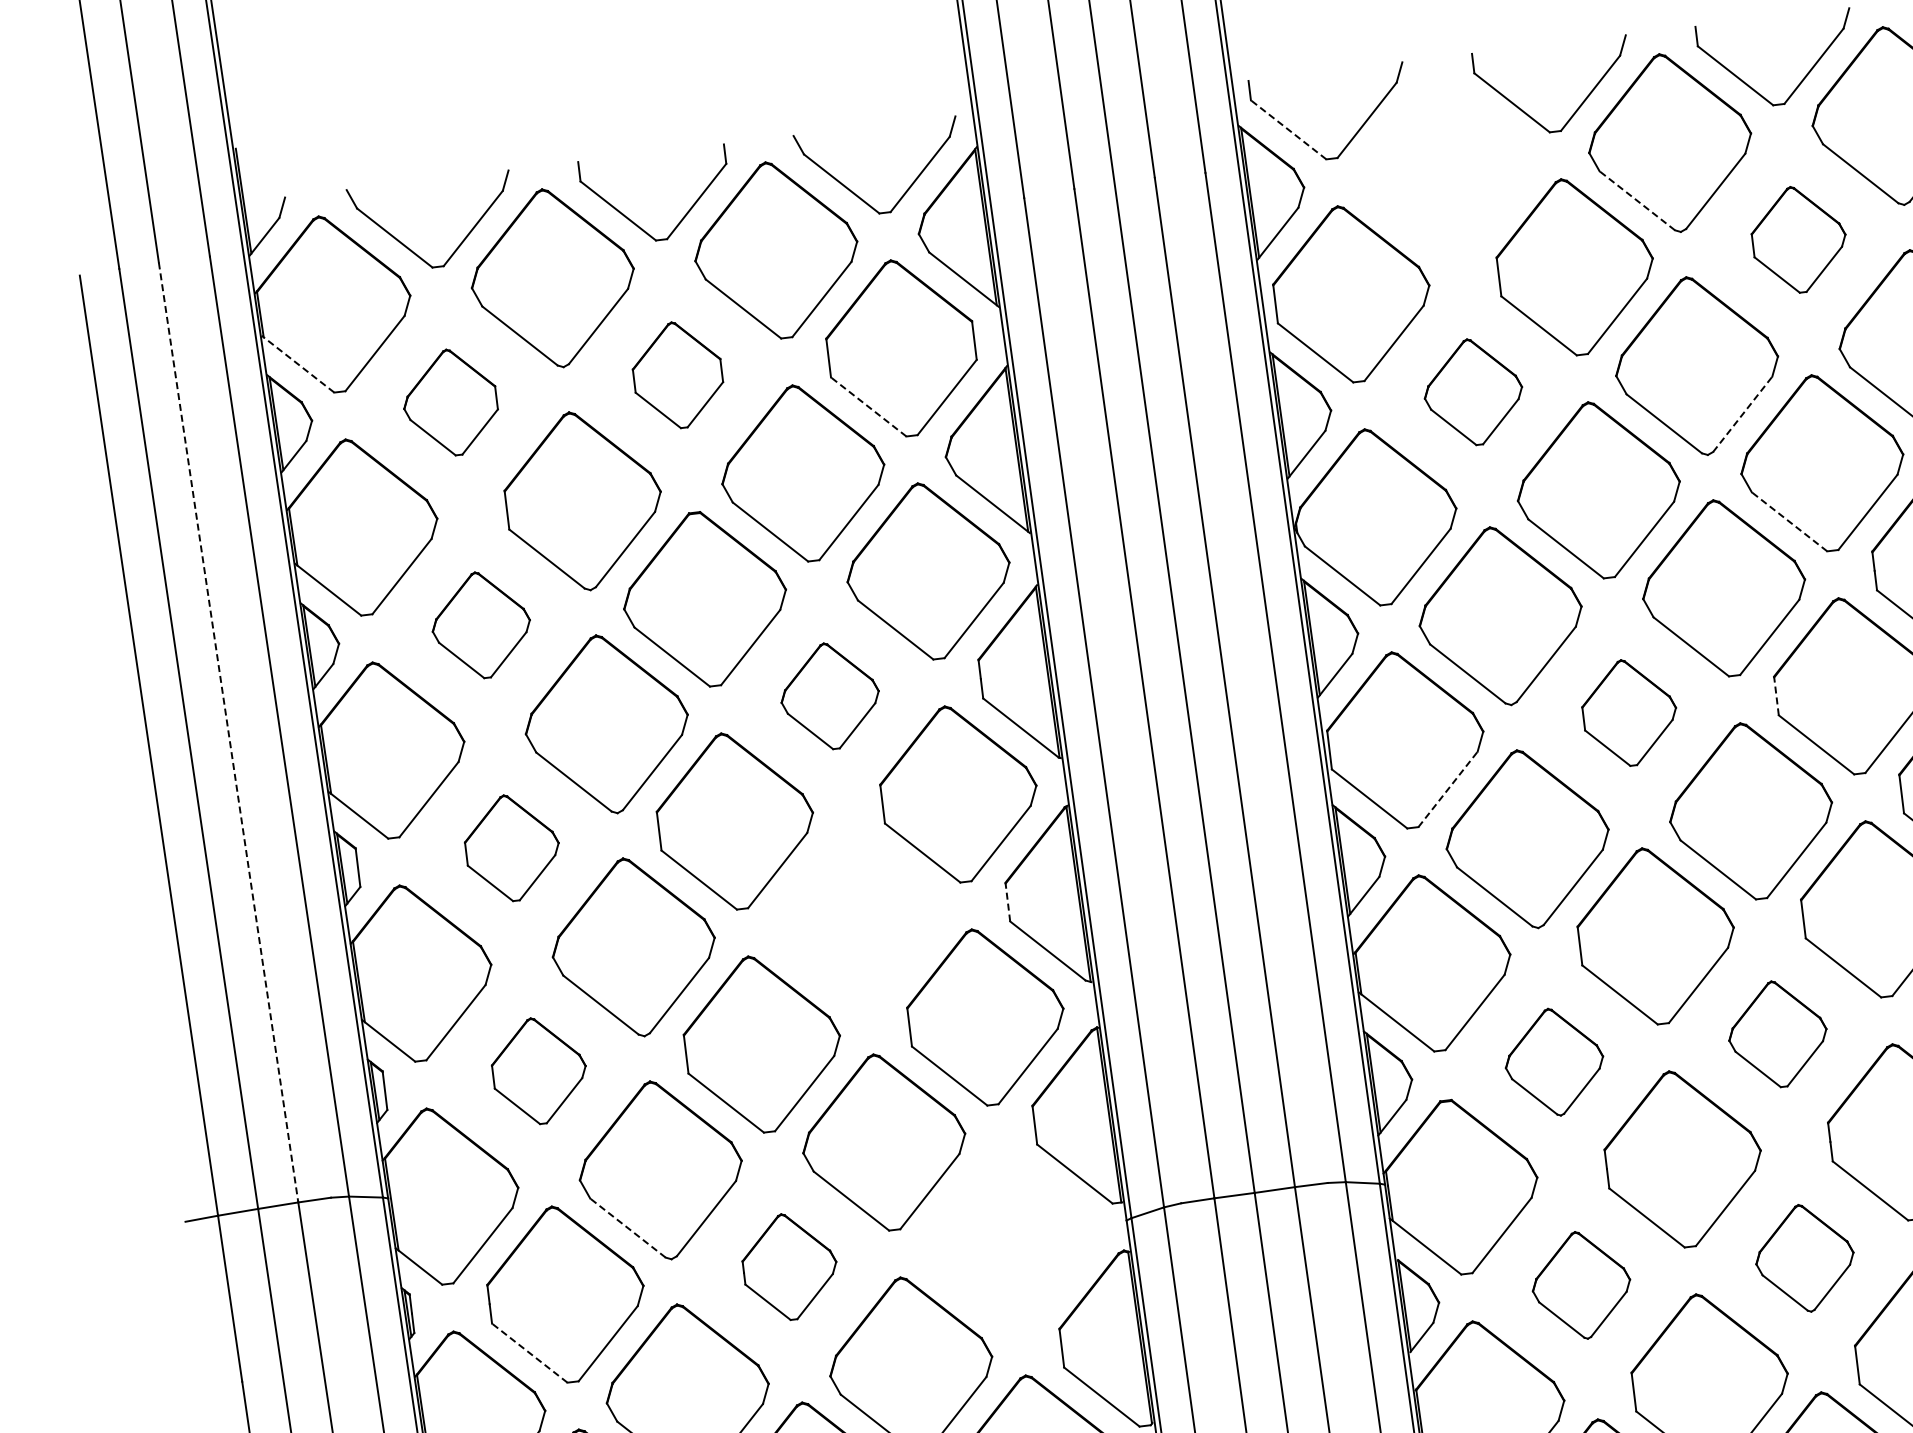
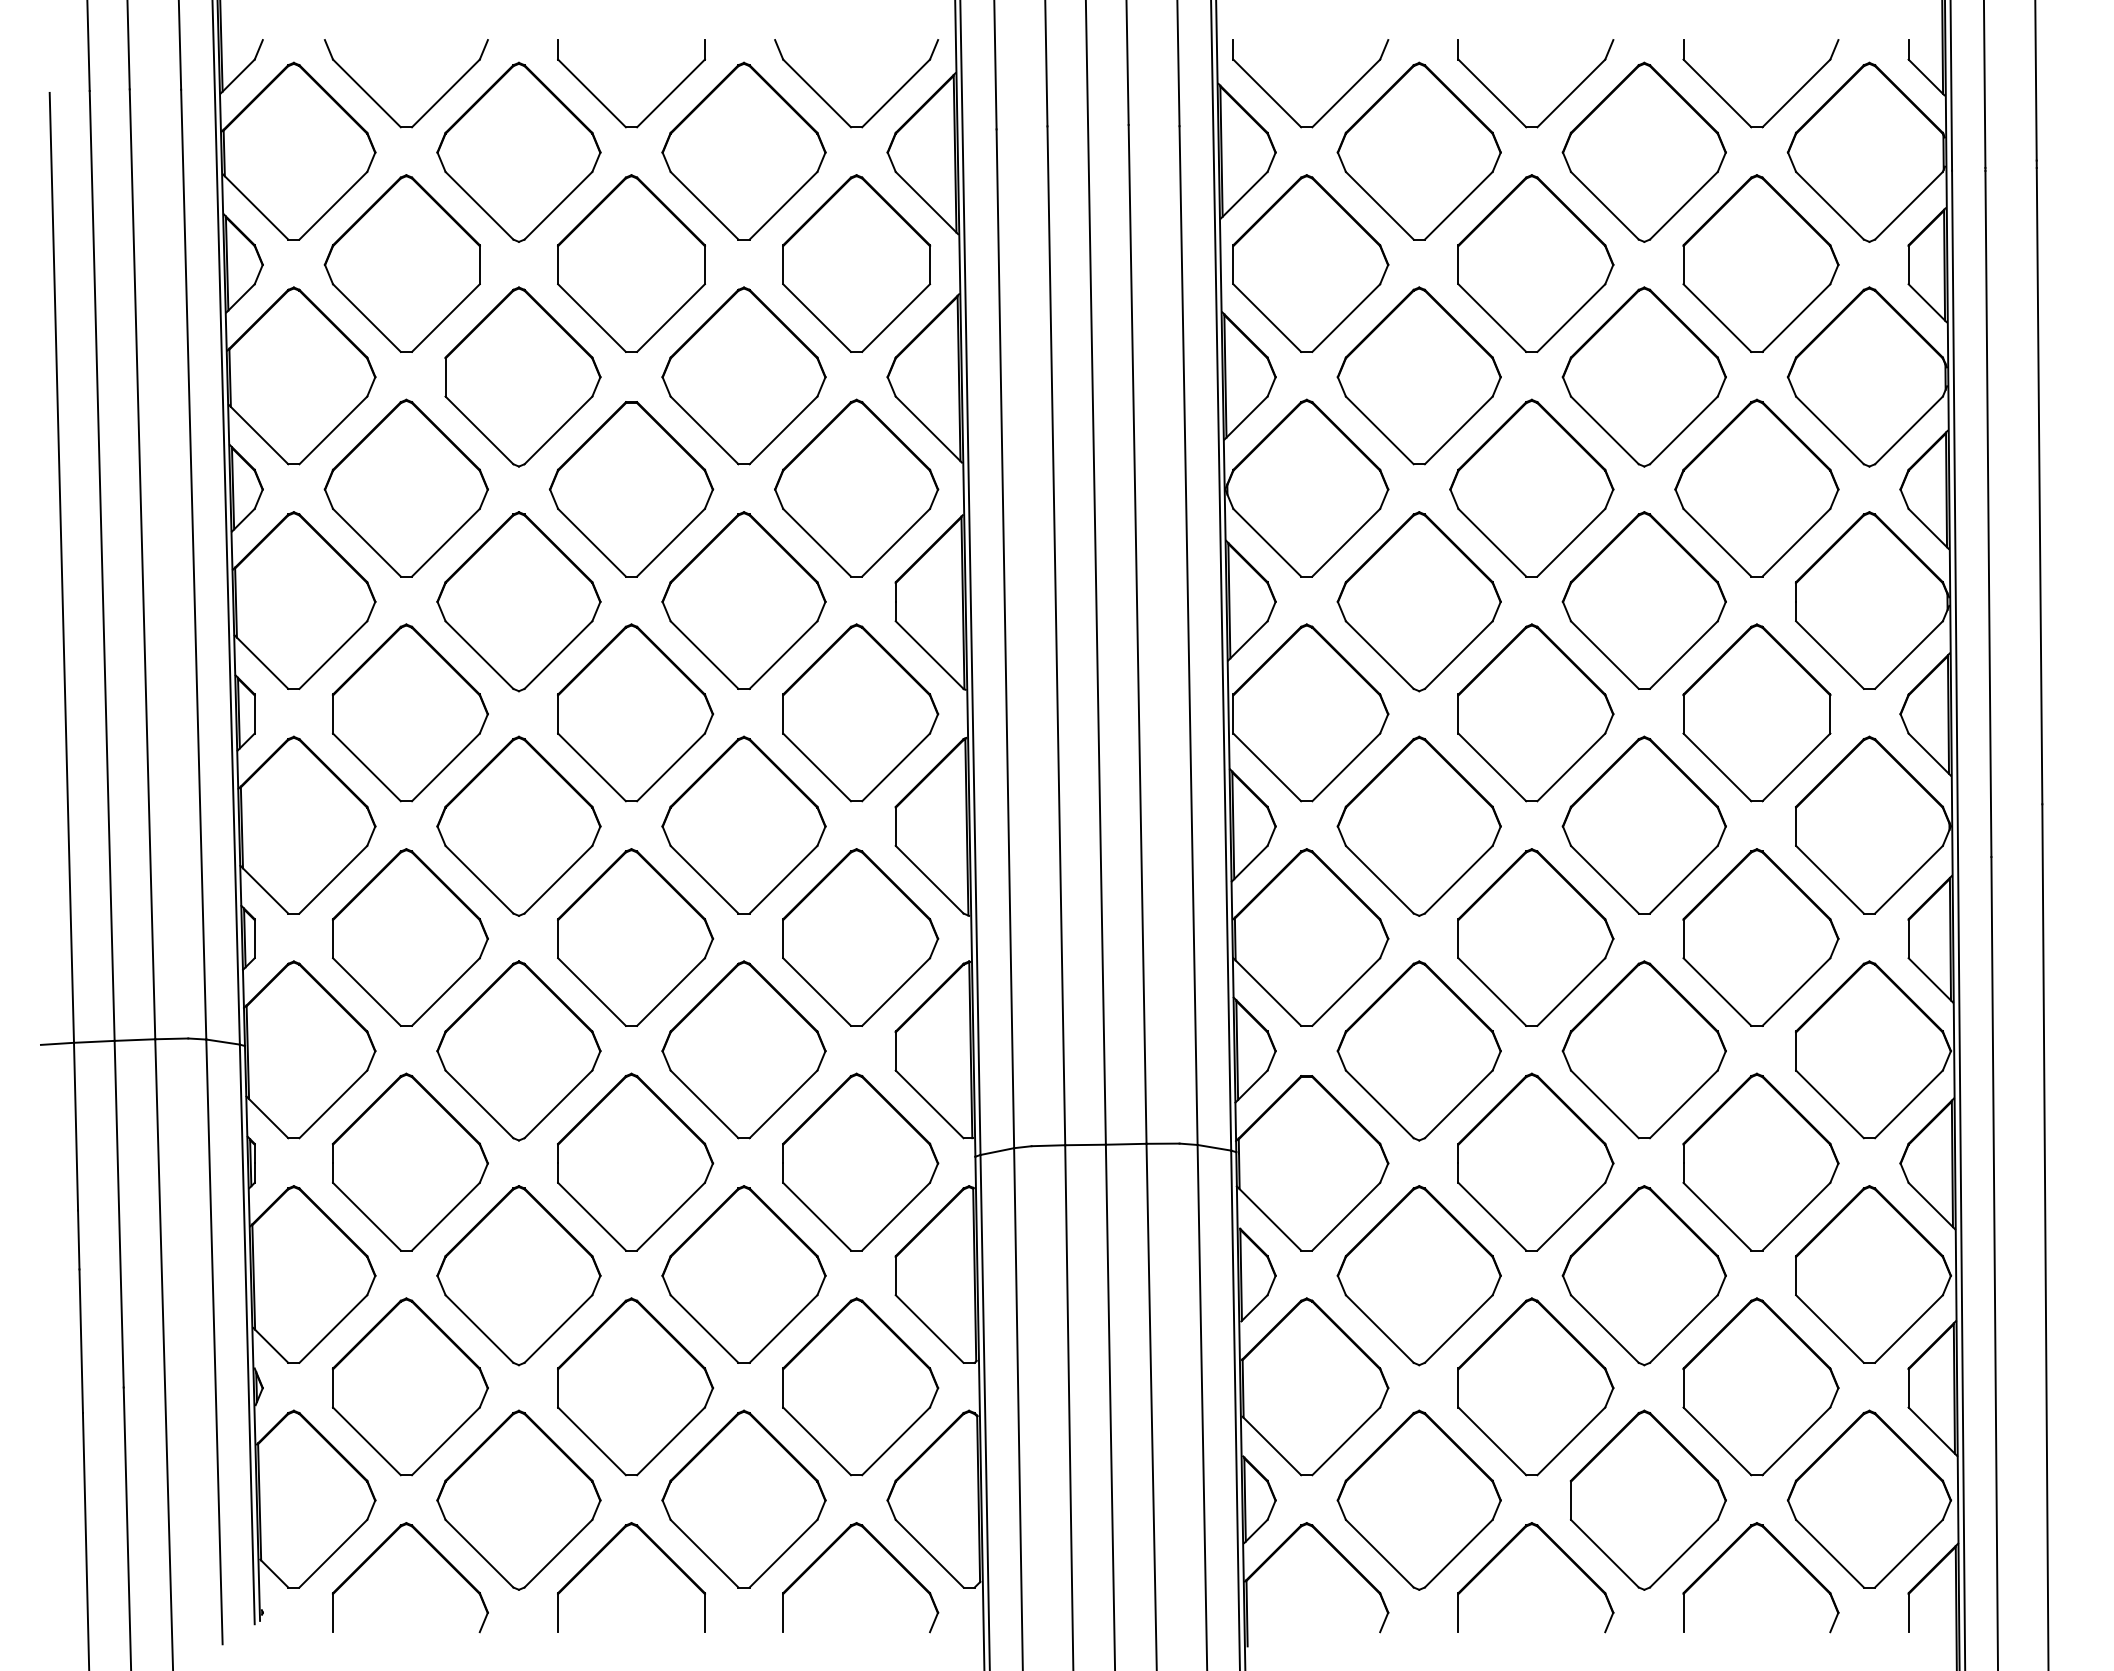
line: (1288, 129) -> (1267, 93), dashed -> solid
part: (1445, 168) -> (1418, 150), added
line: (1636, 200) -> (1604, 205), dashed -> solid
part: (1798, 239) -> (1760, 263), size x1.67
line: (297, 363) -> (255, 206), dashed -> solid
part: (677, 375) -> (631, 263), size x1.67
part: (1472, 391) -> (1418, 375), size x1.67
part: (449, 402) -> (401, 263), size x1.67
line: (869, 407) -> (817, 318), dashed -> solid
line: (1742, 414) -> (1683, 430), dashed -> solid
line: (1789, 521) -> (1717, 542), dashed -> solid
part: (480, 624) -> (405, 487), size x1.67
part: (829, 696) -> (743, 600), size x1.67
line: (1776, 696) -> (1683, 714), dashed -> solid
part: (1629, 712) -> (1535, 712), size x1.67
line: (228, 732) -> (142, 564), dashed -> solid
line: (1448, 789) -> (1346, 767), dashed -> solid
part: (512, 847) -> (410, 712), size x1.67
line: (1007, 902) -> (895, 826), dashed -> solid
part: (856, 918) -> (743, 824), added
part: (1777, 1033) -> (1643, 1049), size x1.67
part: (1553, 1061) -> (1418, 1050), size x1.67
part: (539, 1070) -> (410, 937), size x1.67
line: (628, 1228) -> (479, 1104), dashed -> solid
part: (1013, 1239) -> (860, 1161), added
part: (1804, 1258) -> (1643, 1275), size x1.67
part: (789, 1266) -> (635, 1161), size x1.67
part: (1580, 1285) -> (1418, 1275), size x1.67
line: (529, 1353) -> (366, 1216), dashed -> solid

